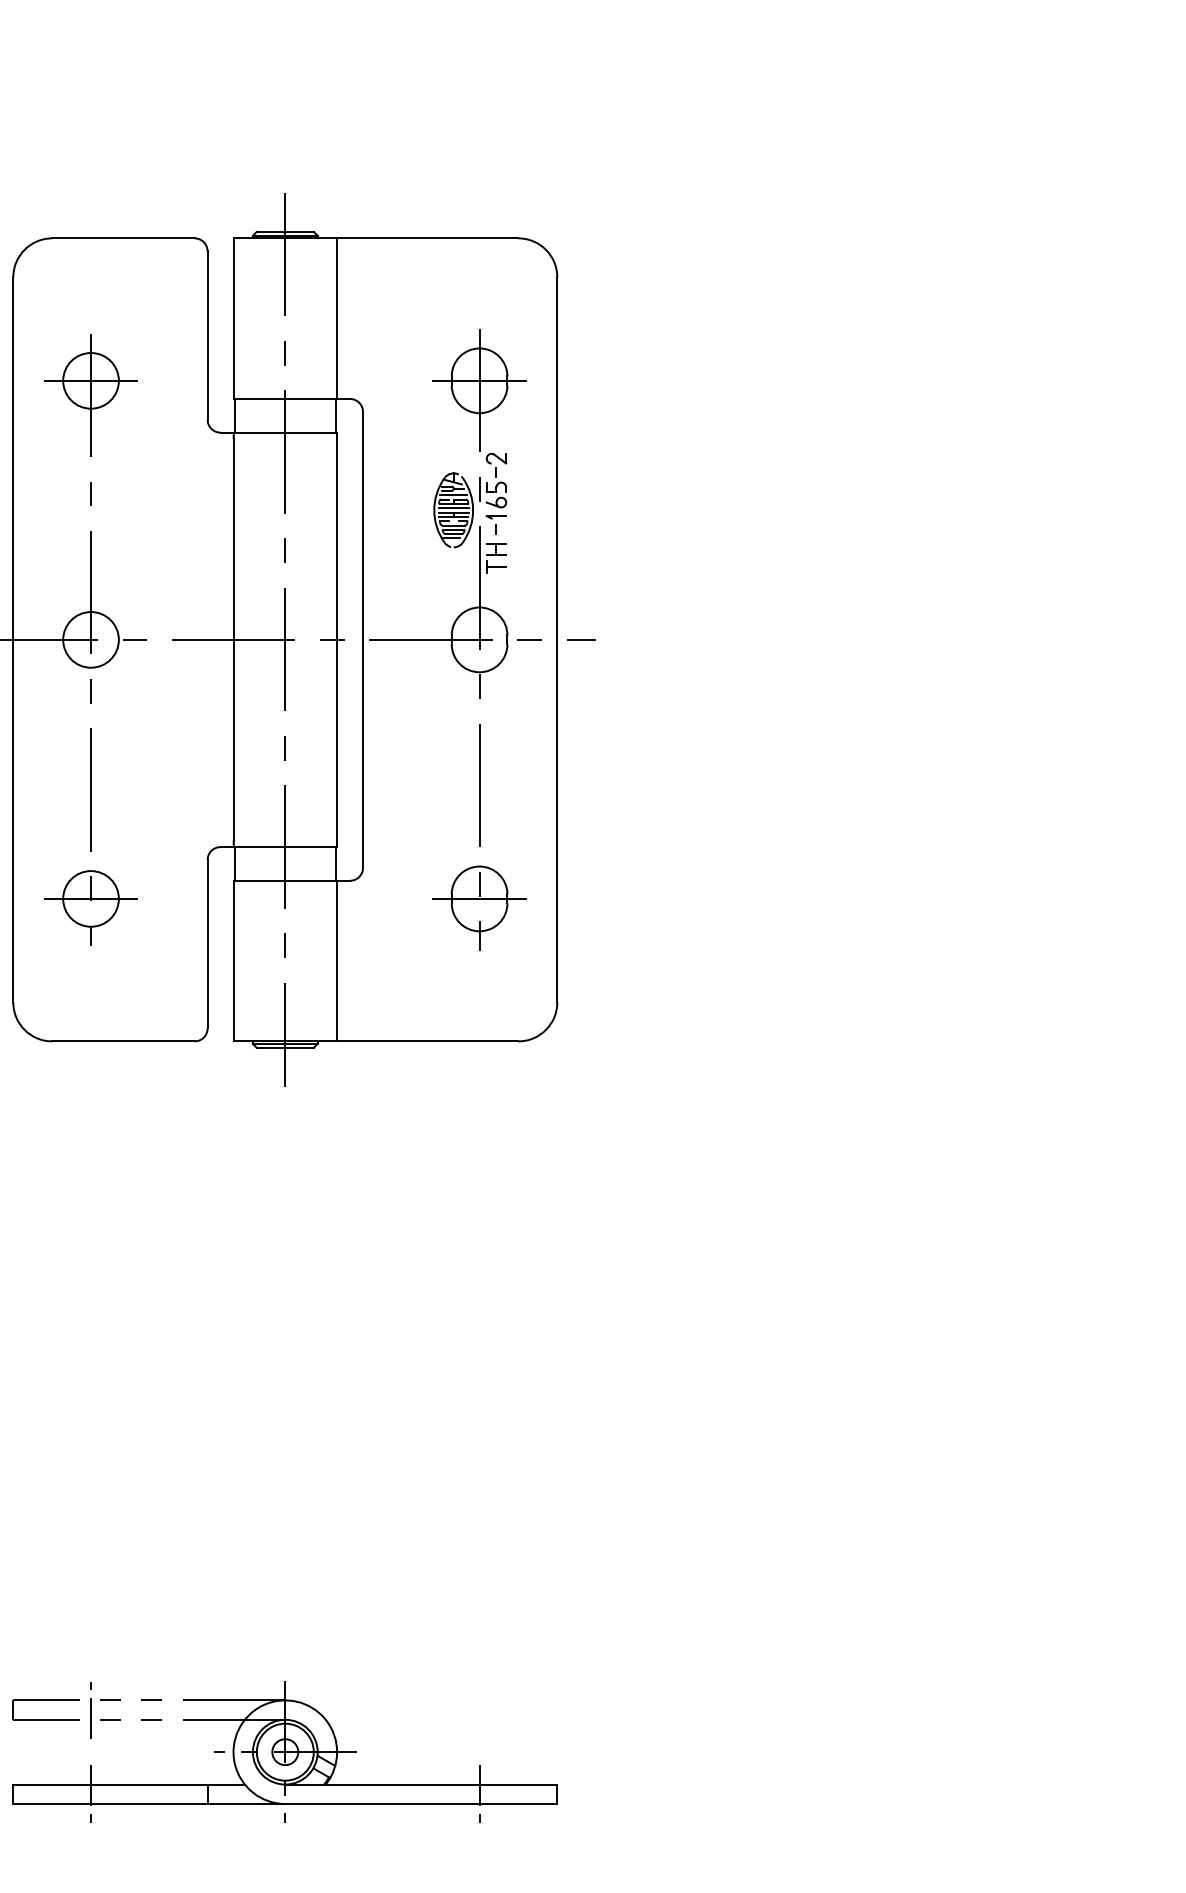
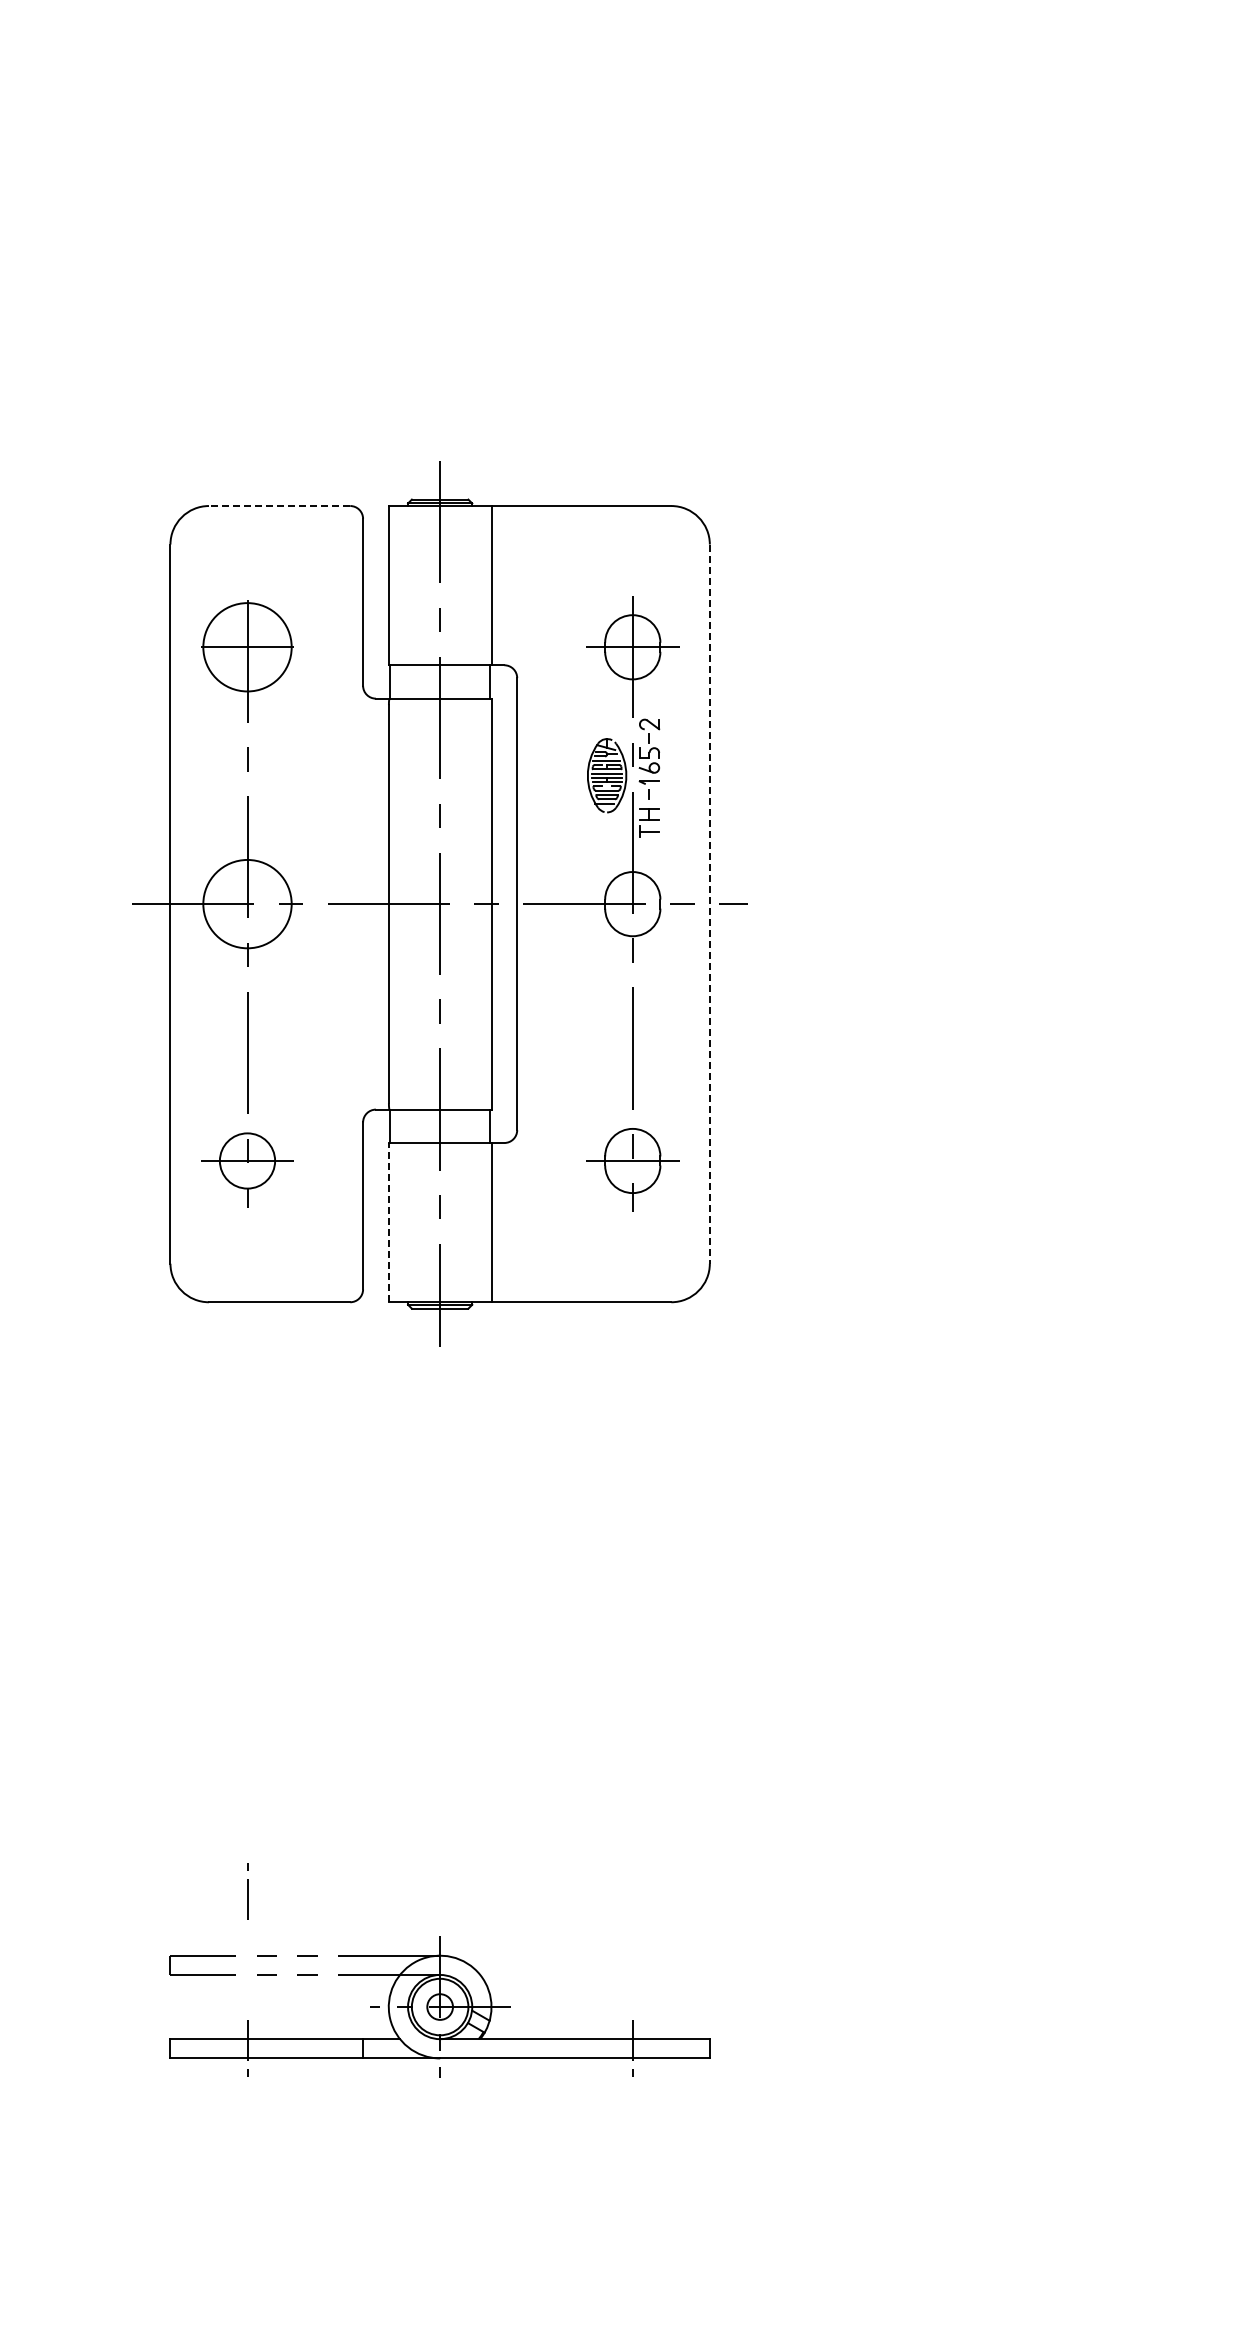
line: (123, 238) -> (279, 506), solid -> dashed
circle: (91, 380) -> (247, 646), size x1.6
circle: (91, 639) -> (247, 903), size x1.6
line: (556, 640) -> (709, 904), solid -> dashed
line: (233, 960) -> (388, 1222), solid -> dashed
line: (91, 1710) -> (247, 1891), moved

